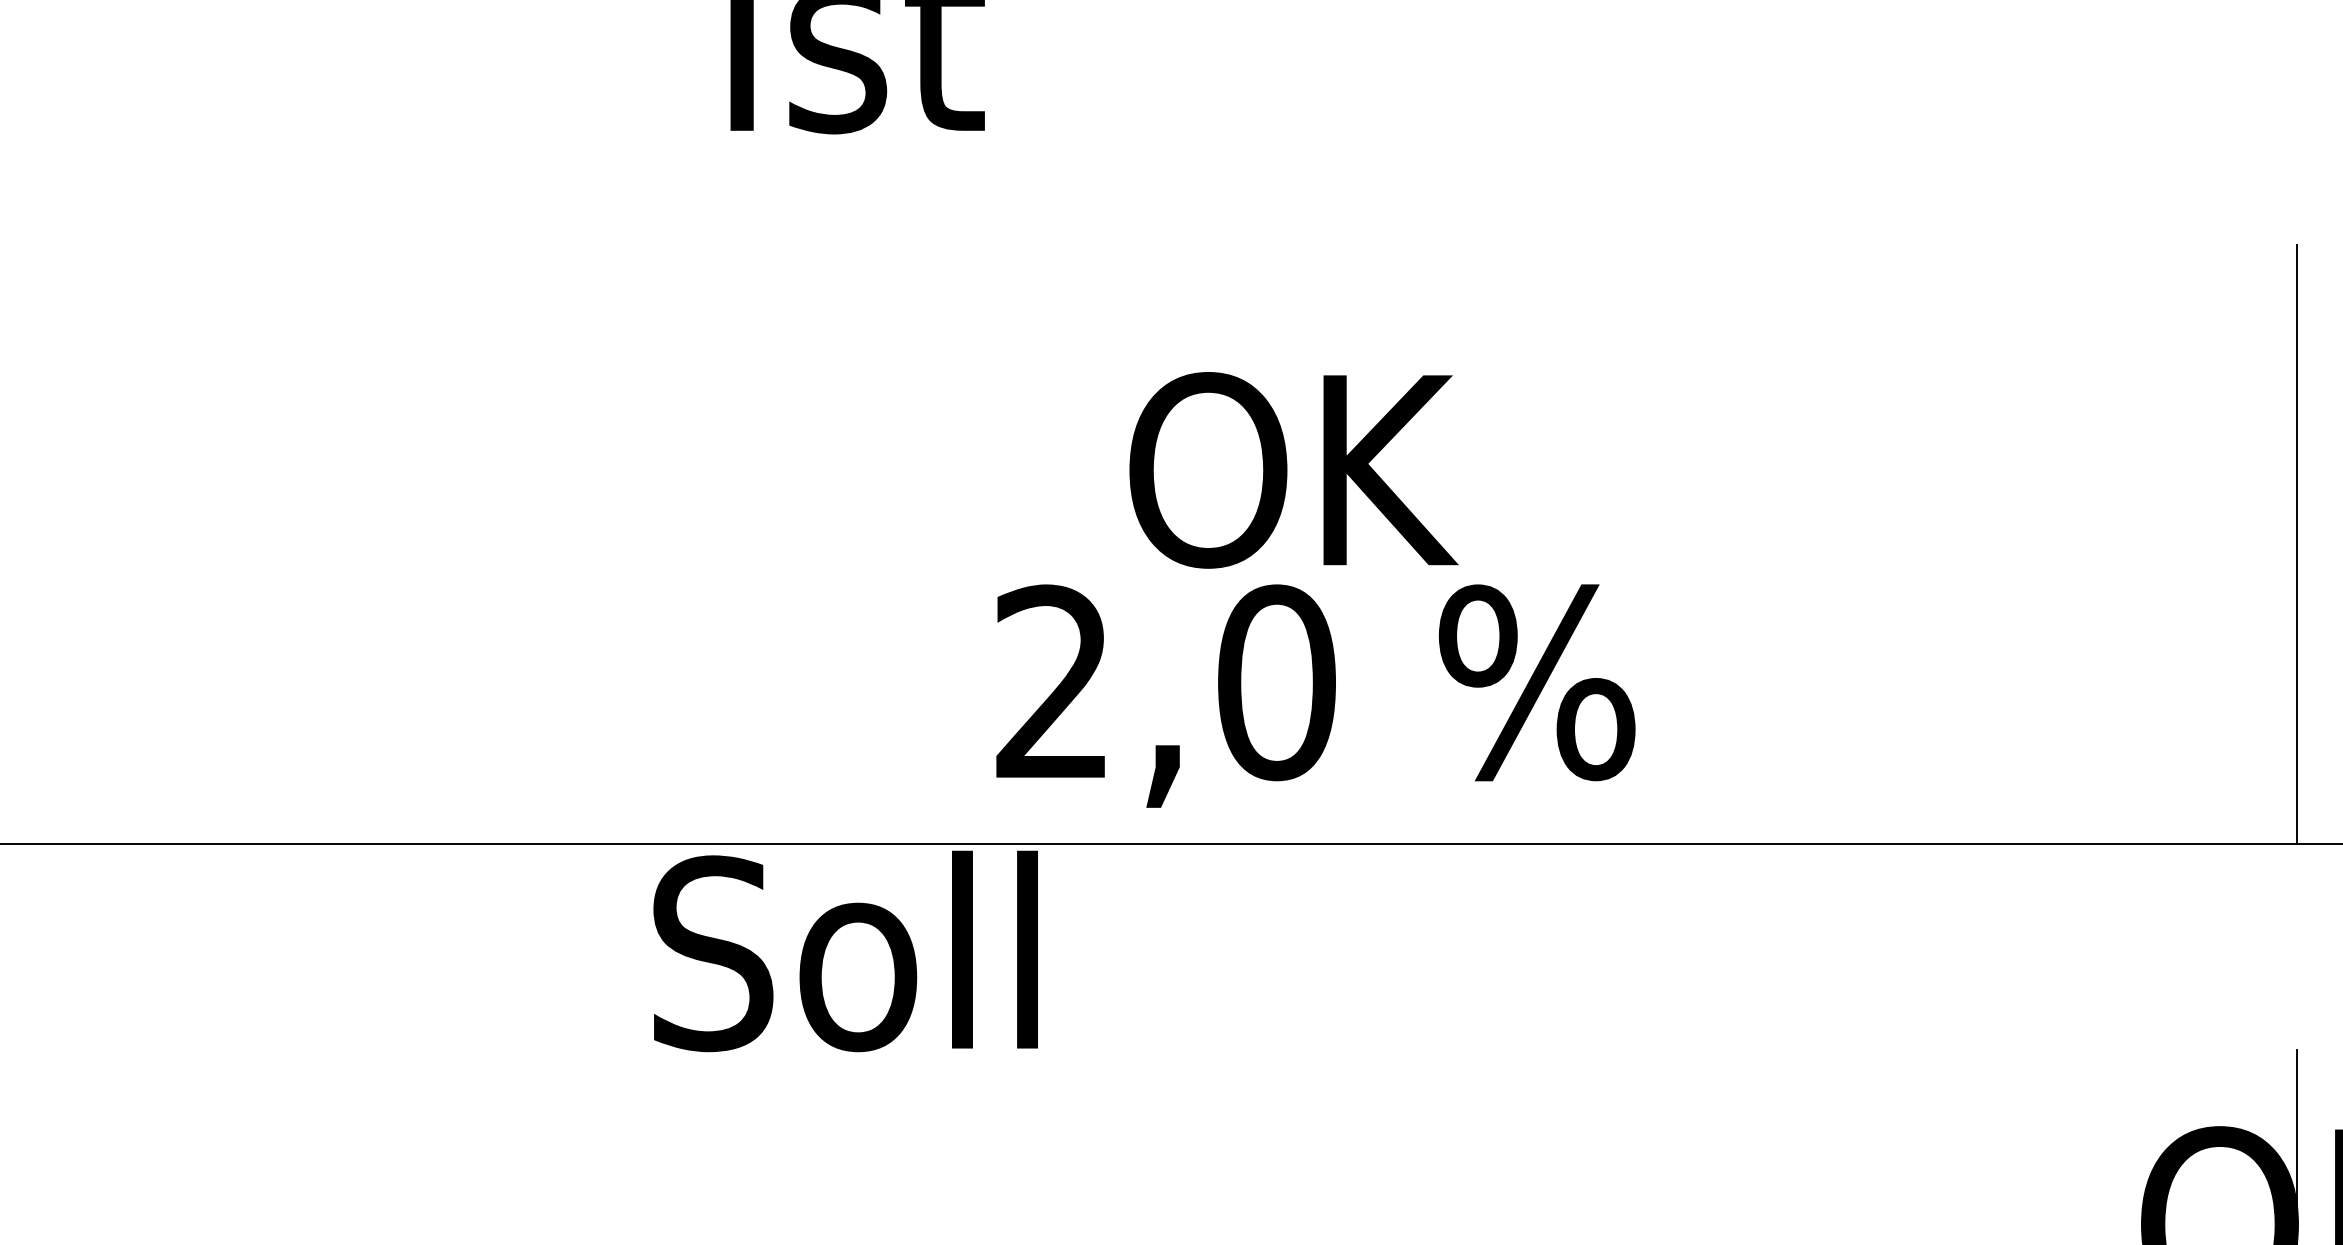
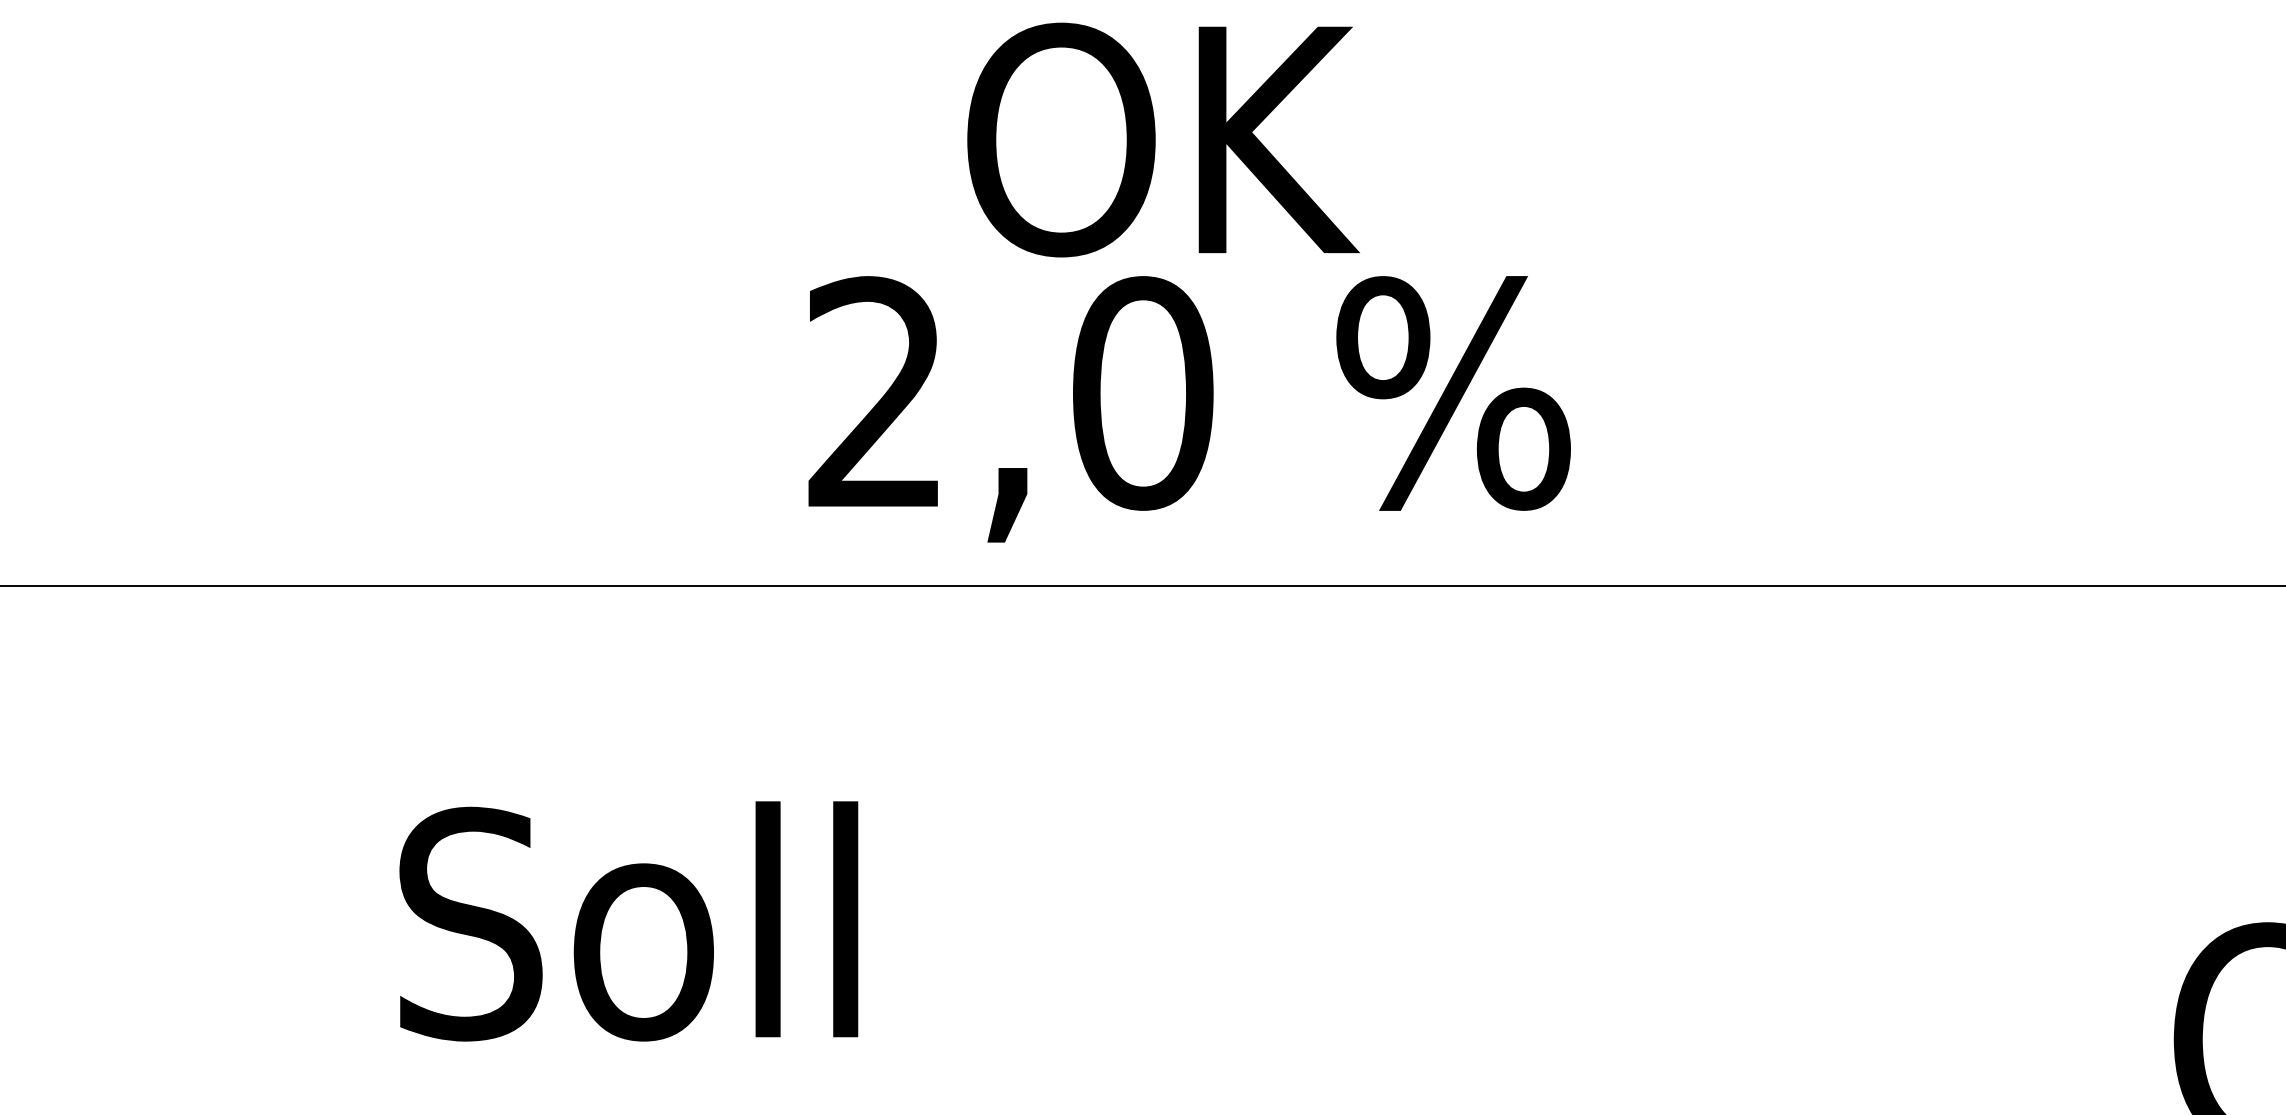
text: (845, 951) -> (628, 921), moved

